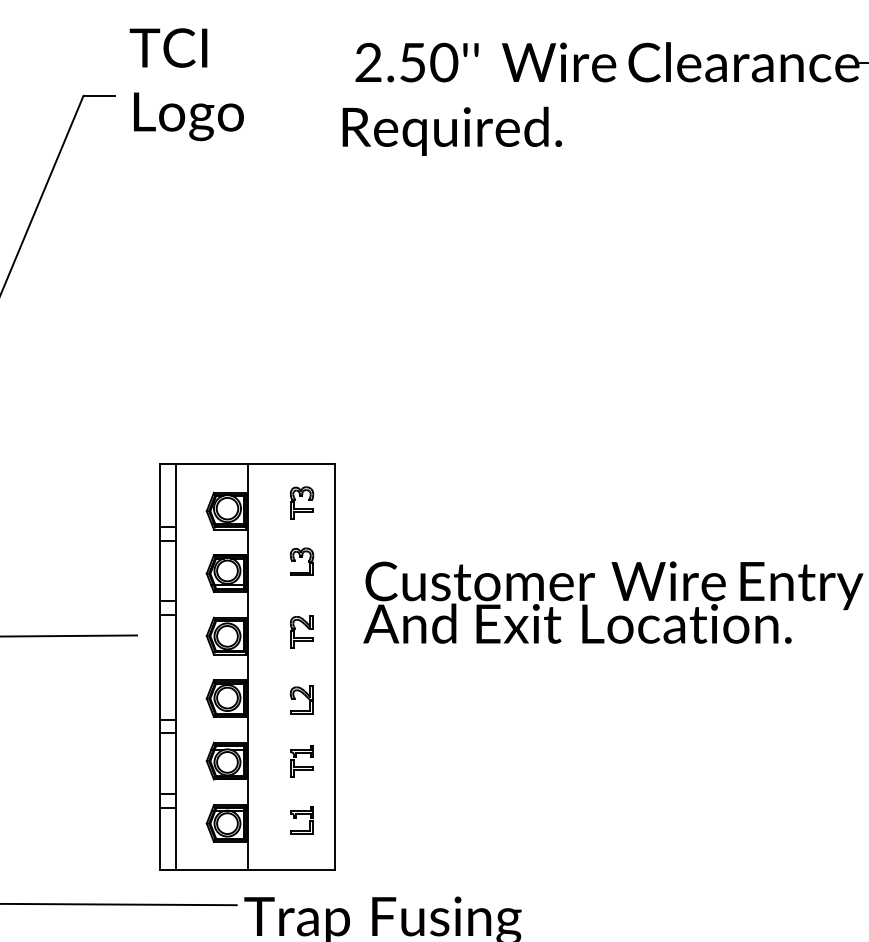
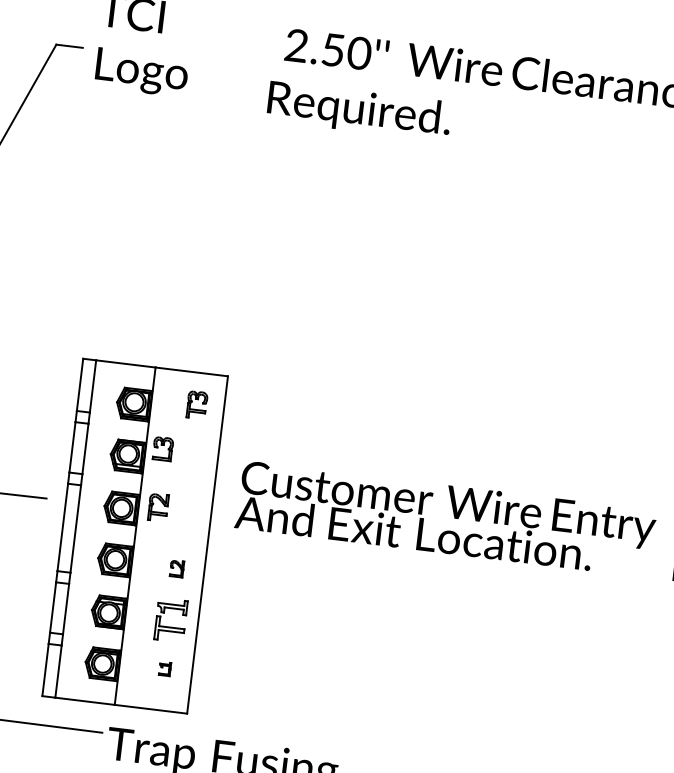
part: (301, 561) -> (162, 448), moved
part: (301, 631) -> (158, 507), moved
part: (301, 699) -> (176, 568), size x0.7
part: (301, 761) -> (170, 619), size x1.6
part: (301, 820) -> (164, 668), size x0.6

